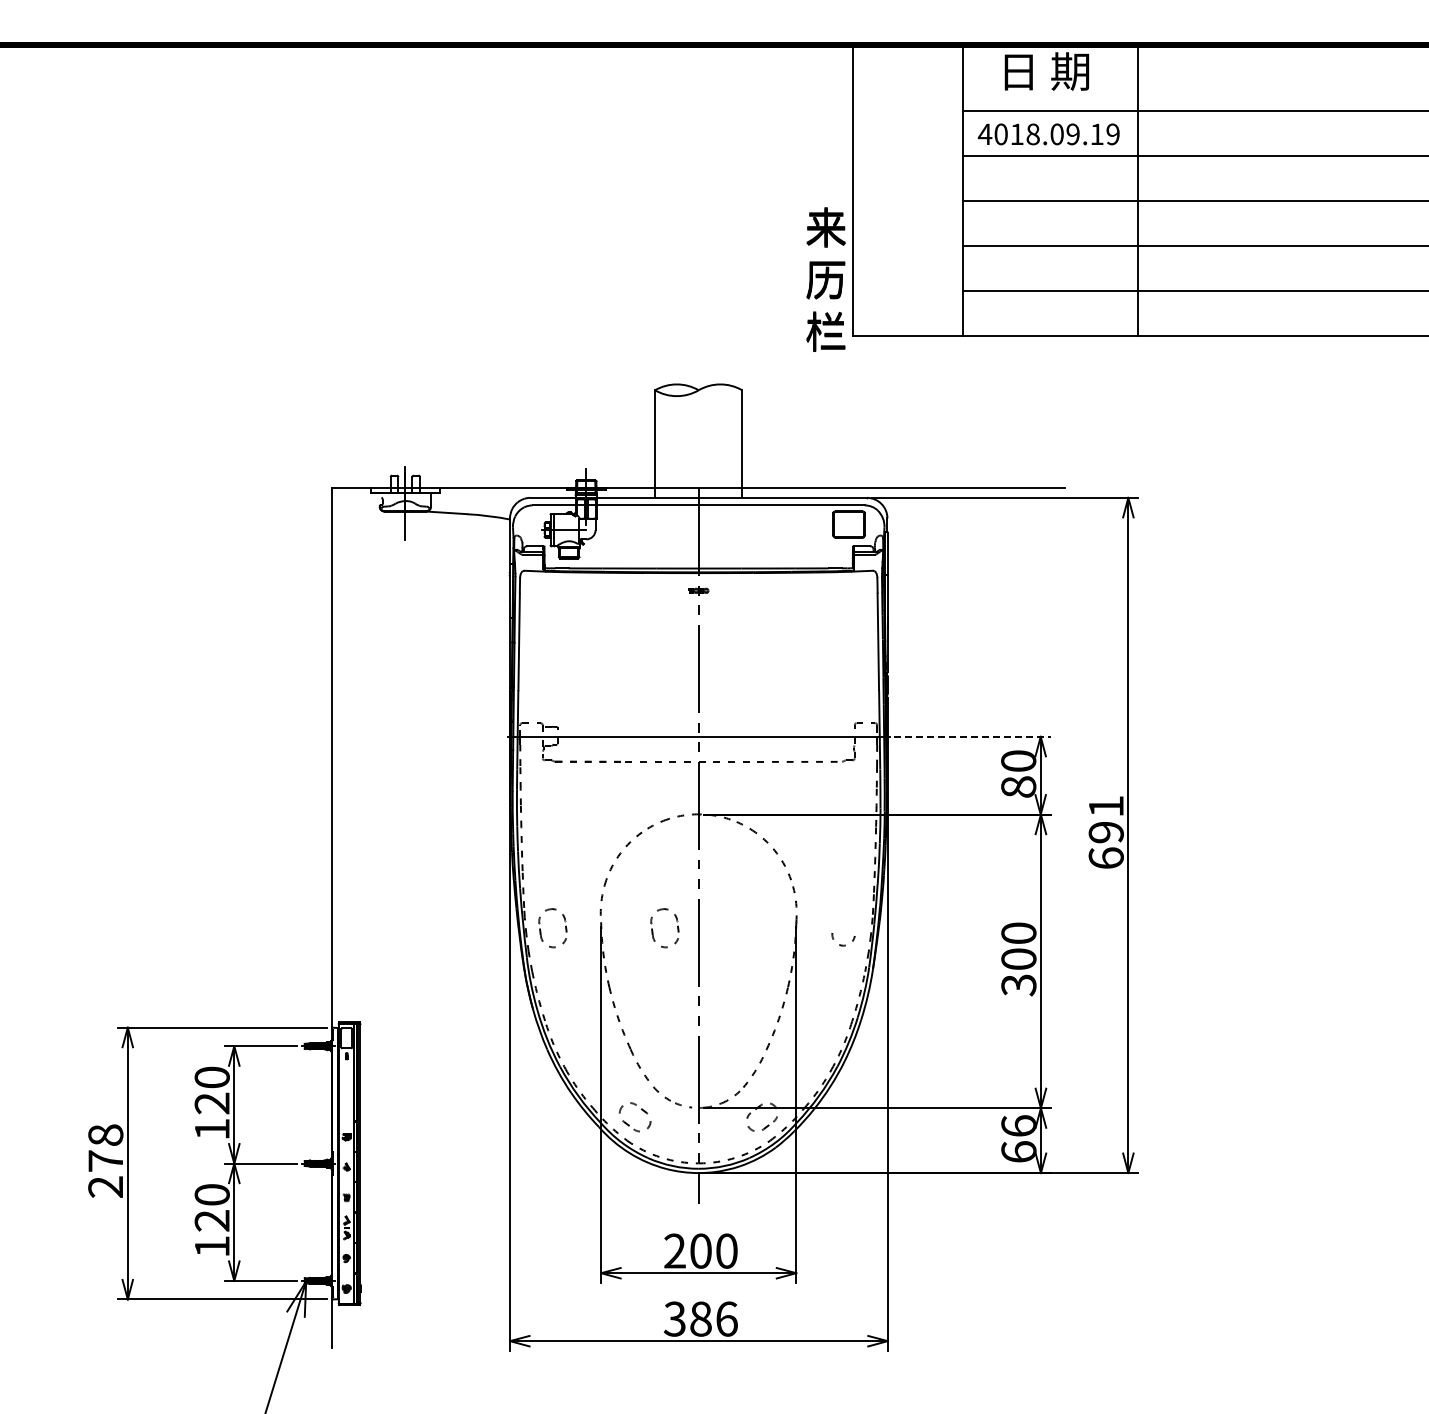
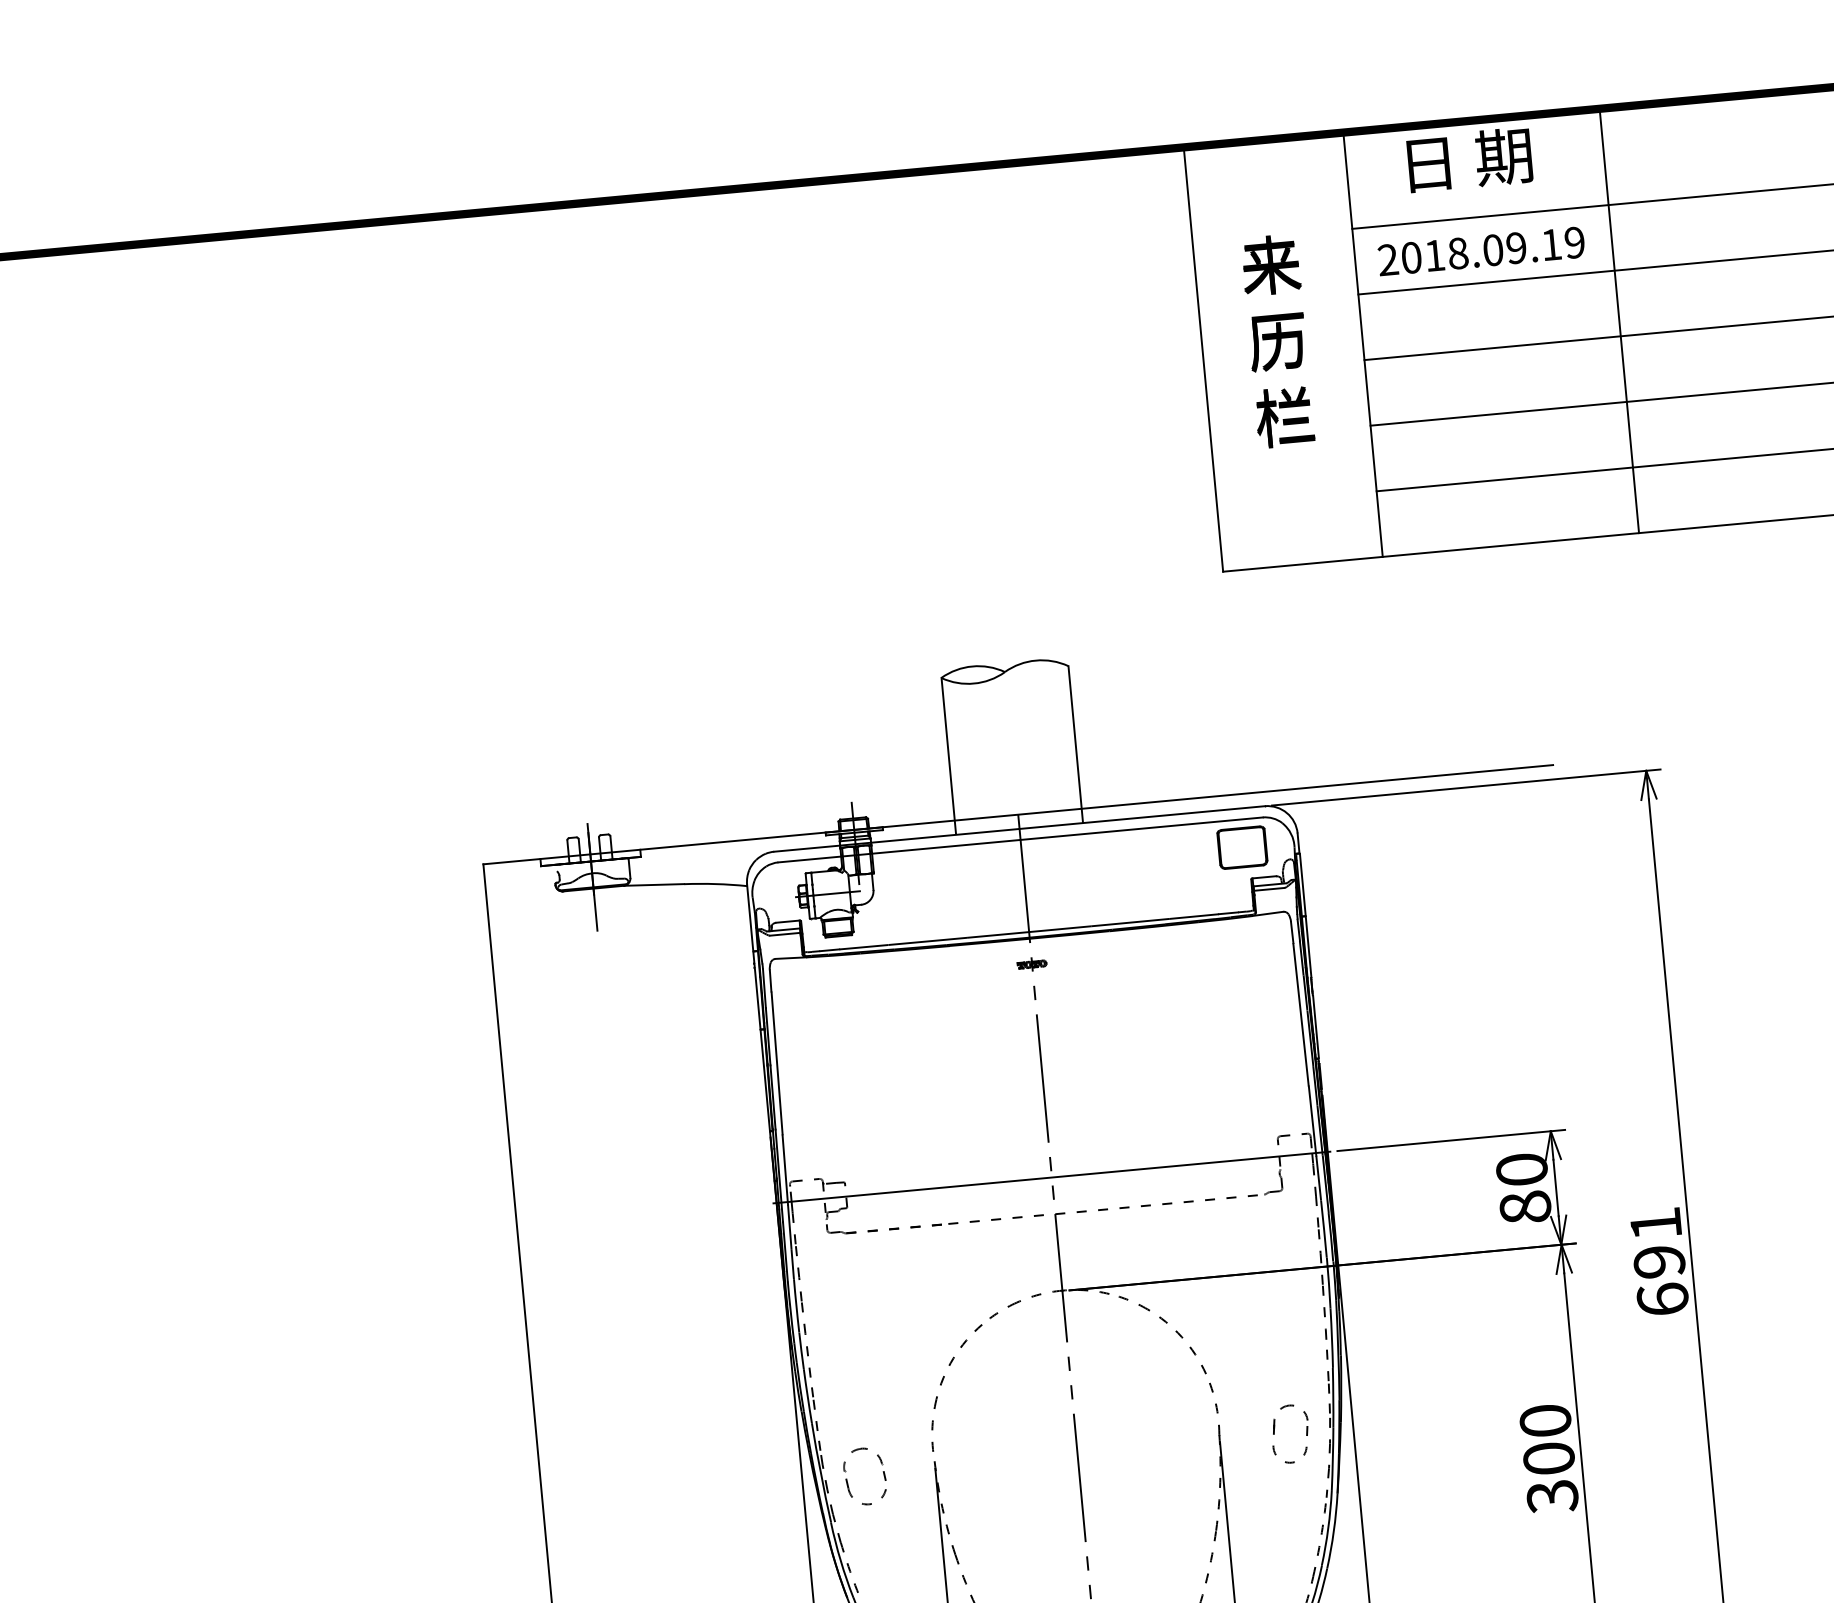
text: (984, 133) -> (1387, 258), 4018.09.19 -> 2018.09.19
text: (825, 279) -> (1277, 341), moved
line: (972, 736) -> (1451, 1140), dashed -> solid
part: (842, 908) -> (1284, 1408), added
part: (653, 930) -> (1012, 1466), removed

